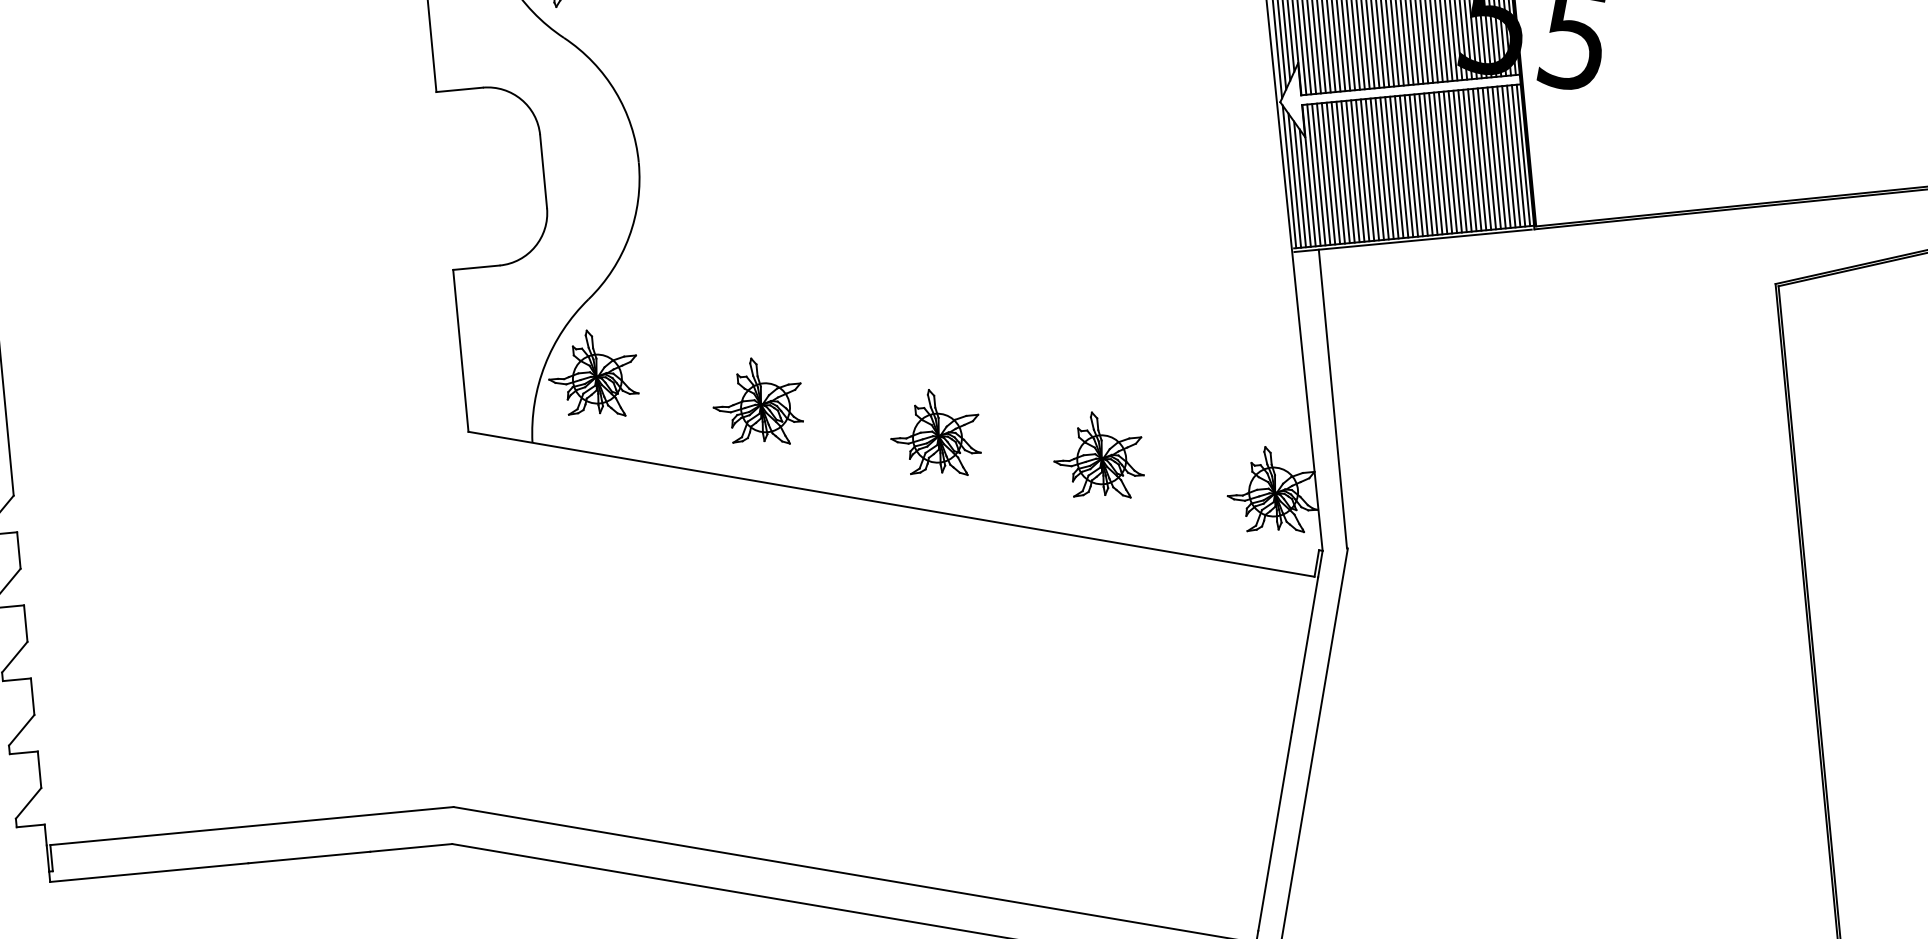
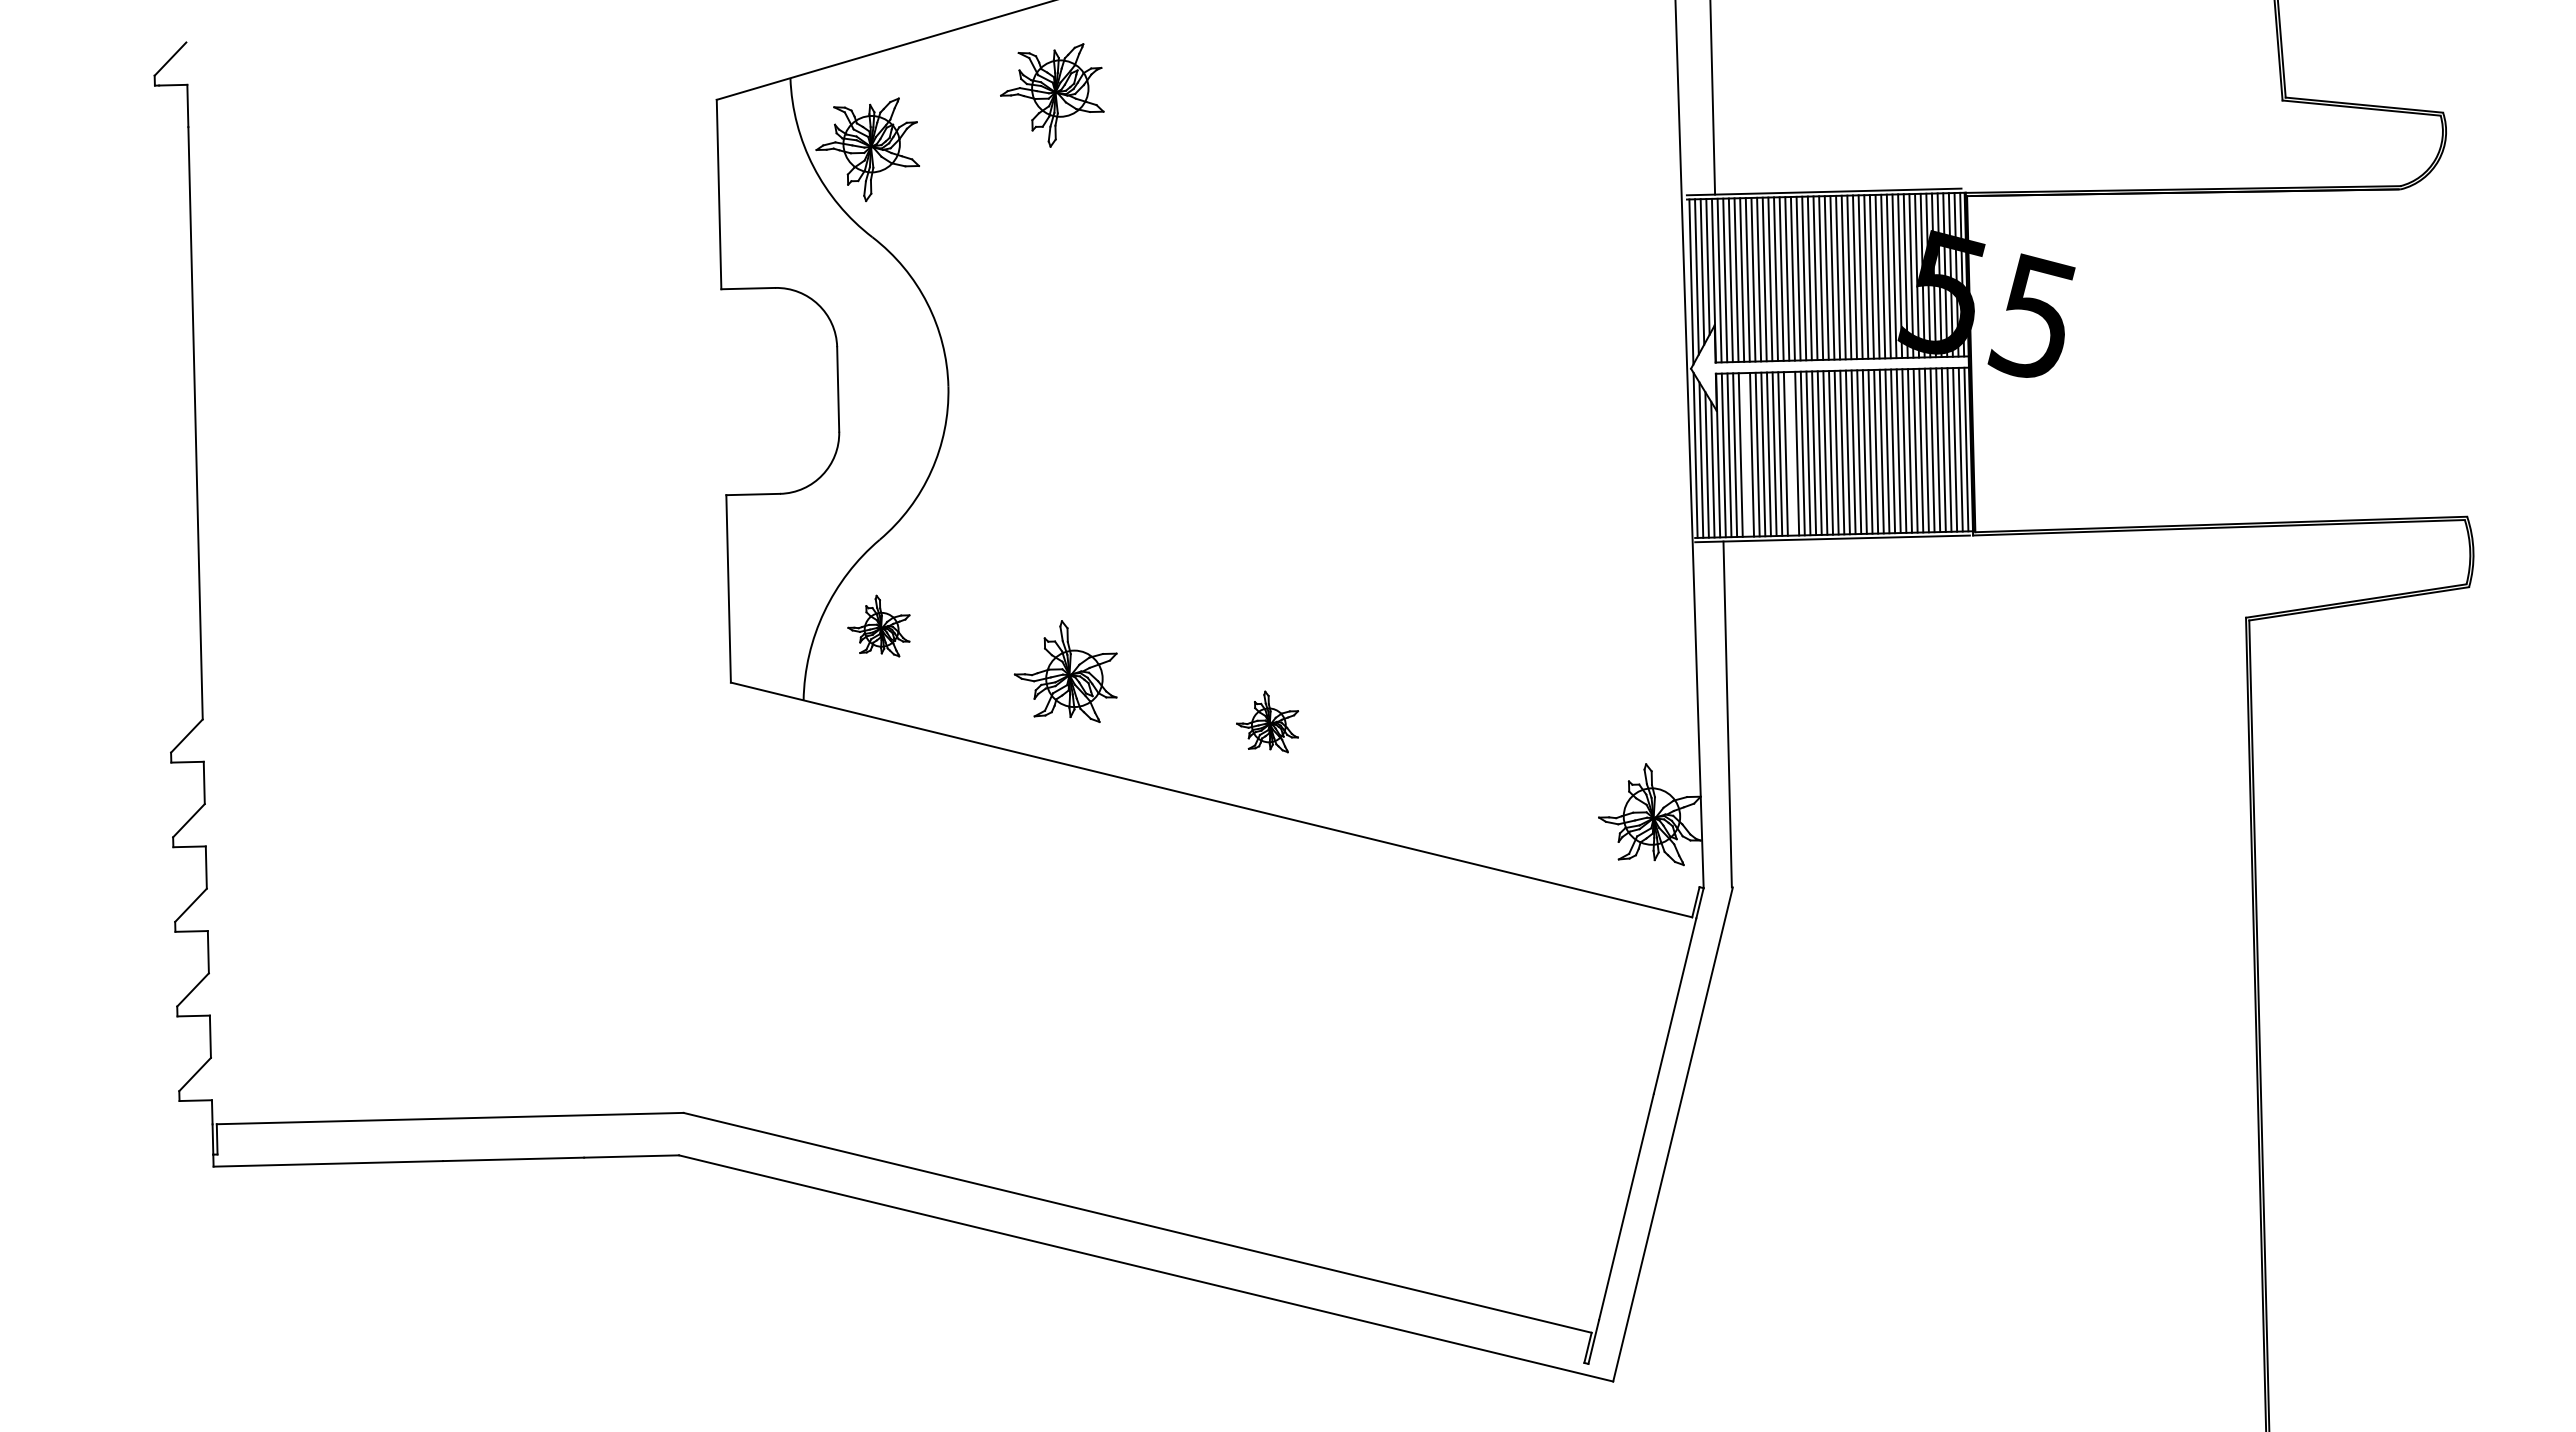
line: (1372, 169) -> (1791, 453), removed
line: (1333, 173) -> (1746, 454), removed
part: (592, 373) -> (878, 625), size x0.6
part: (935, 433) -> (1267, 721), size x0.6
part: (1098, 455) -> (1453, 760), removed

